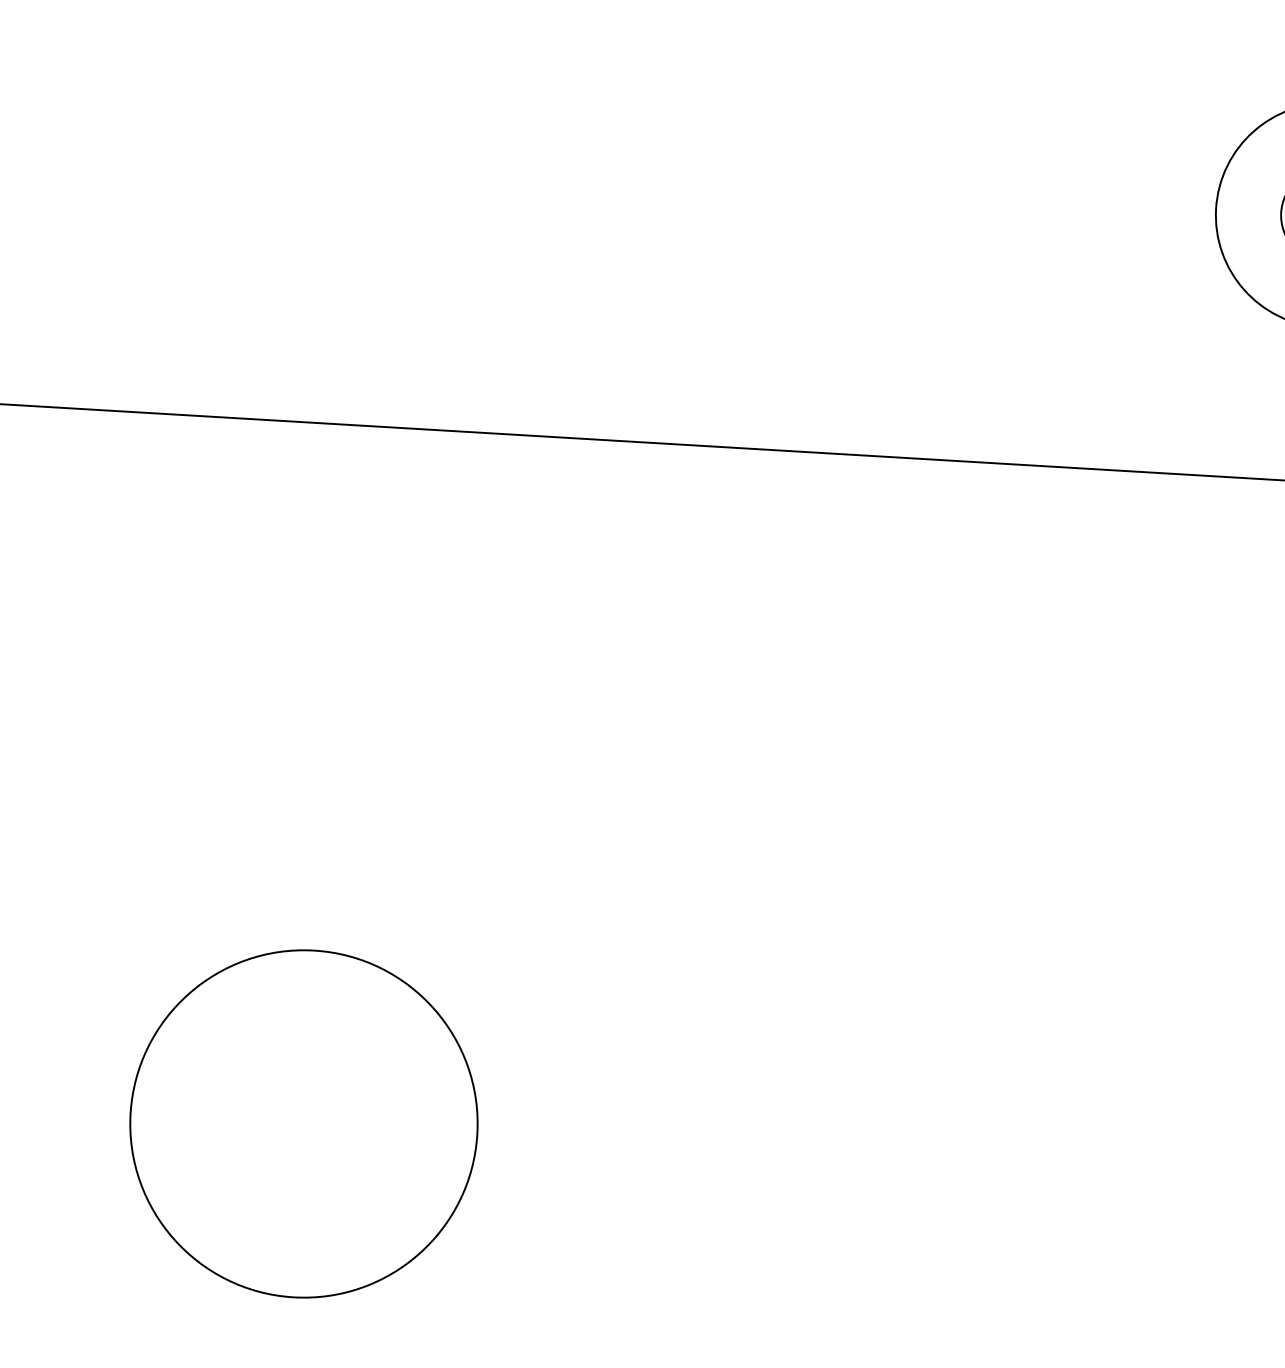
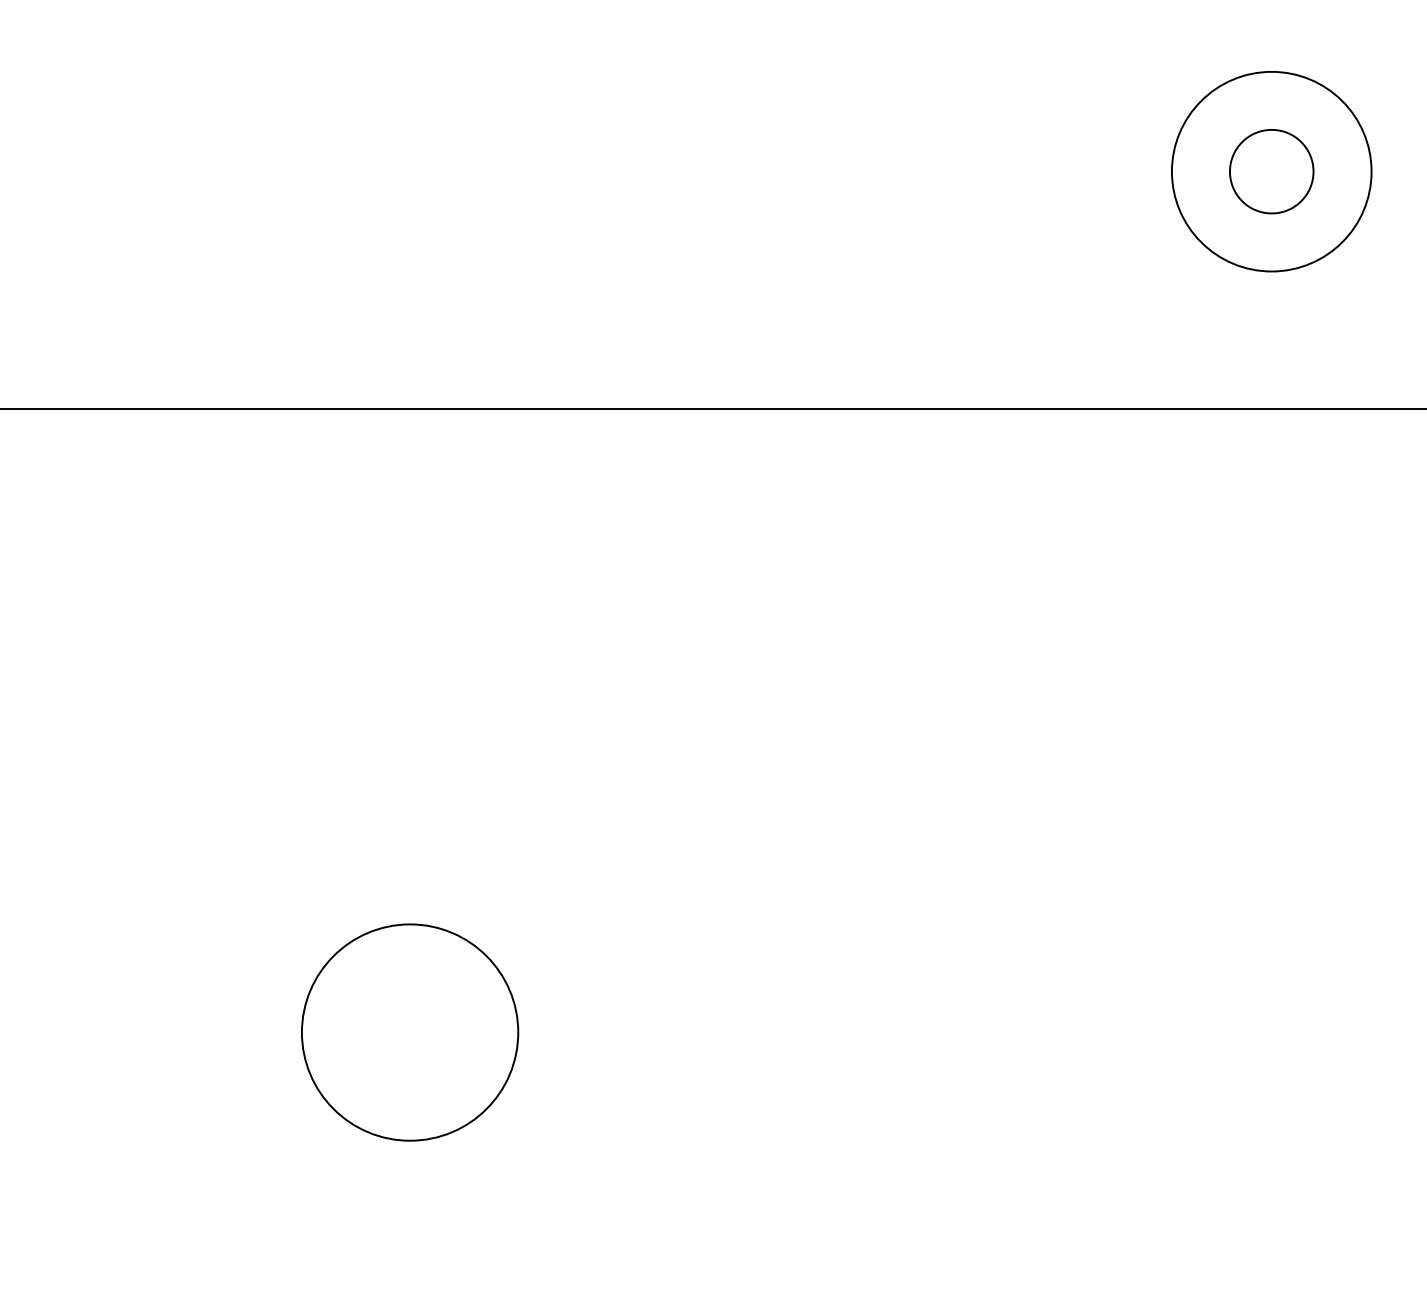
circle: (303, 1123) -> (409, 1032), size x0.7

